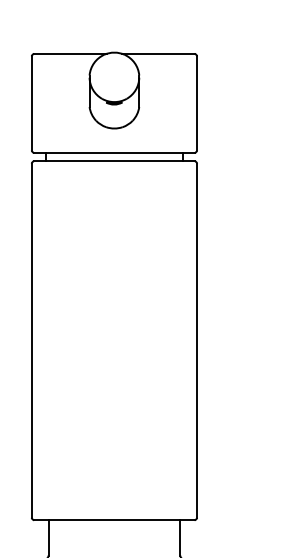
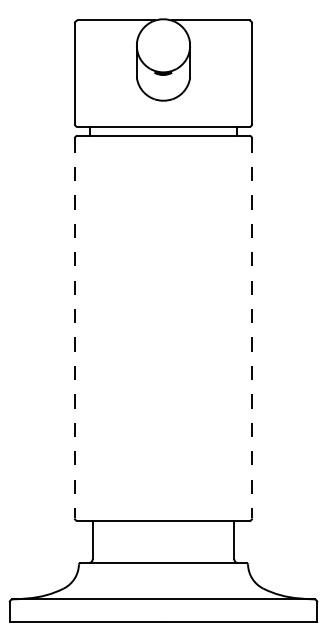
line: (31, 340) -> (74, 328), solid -> dashed
line: (197, 340) -> (252, 328), solid -> dashed

